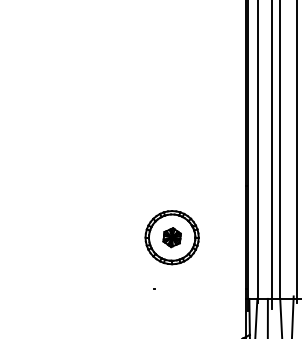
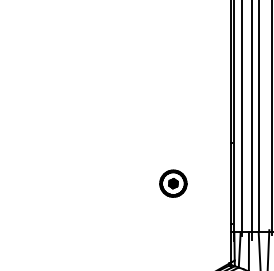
part: (172, 237) -> (173, 183), size x0.62

